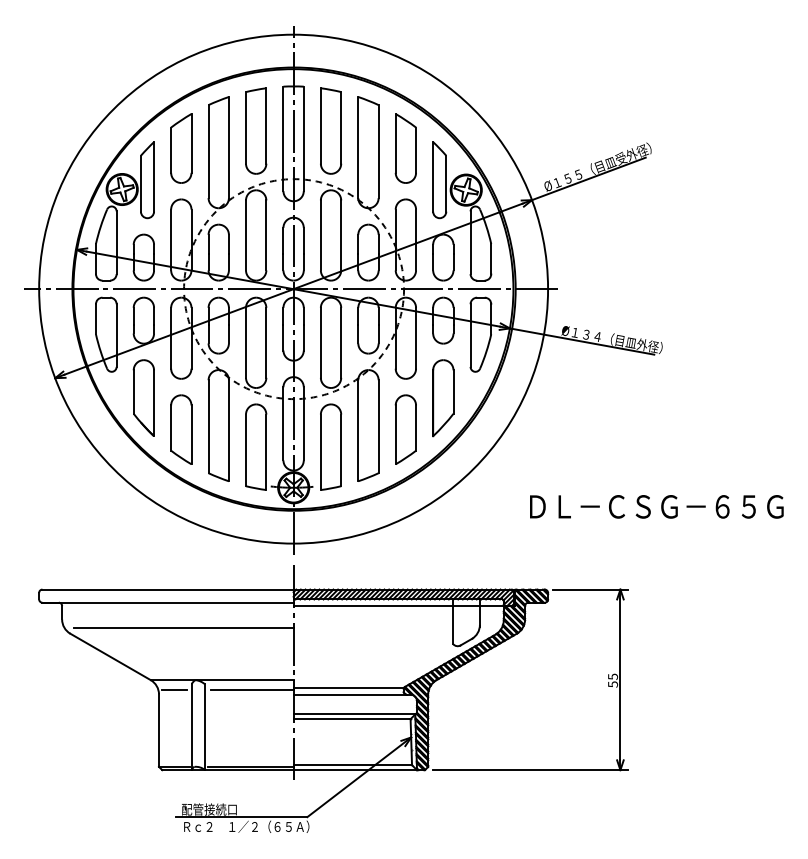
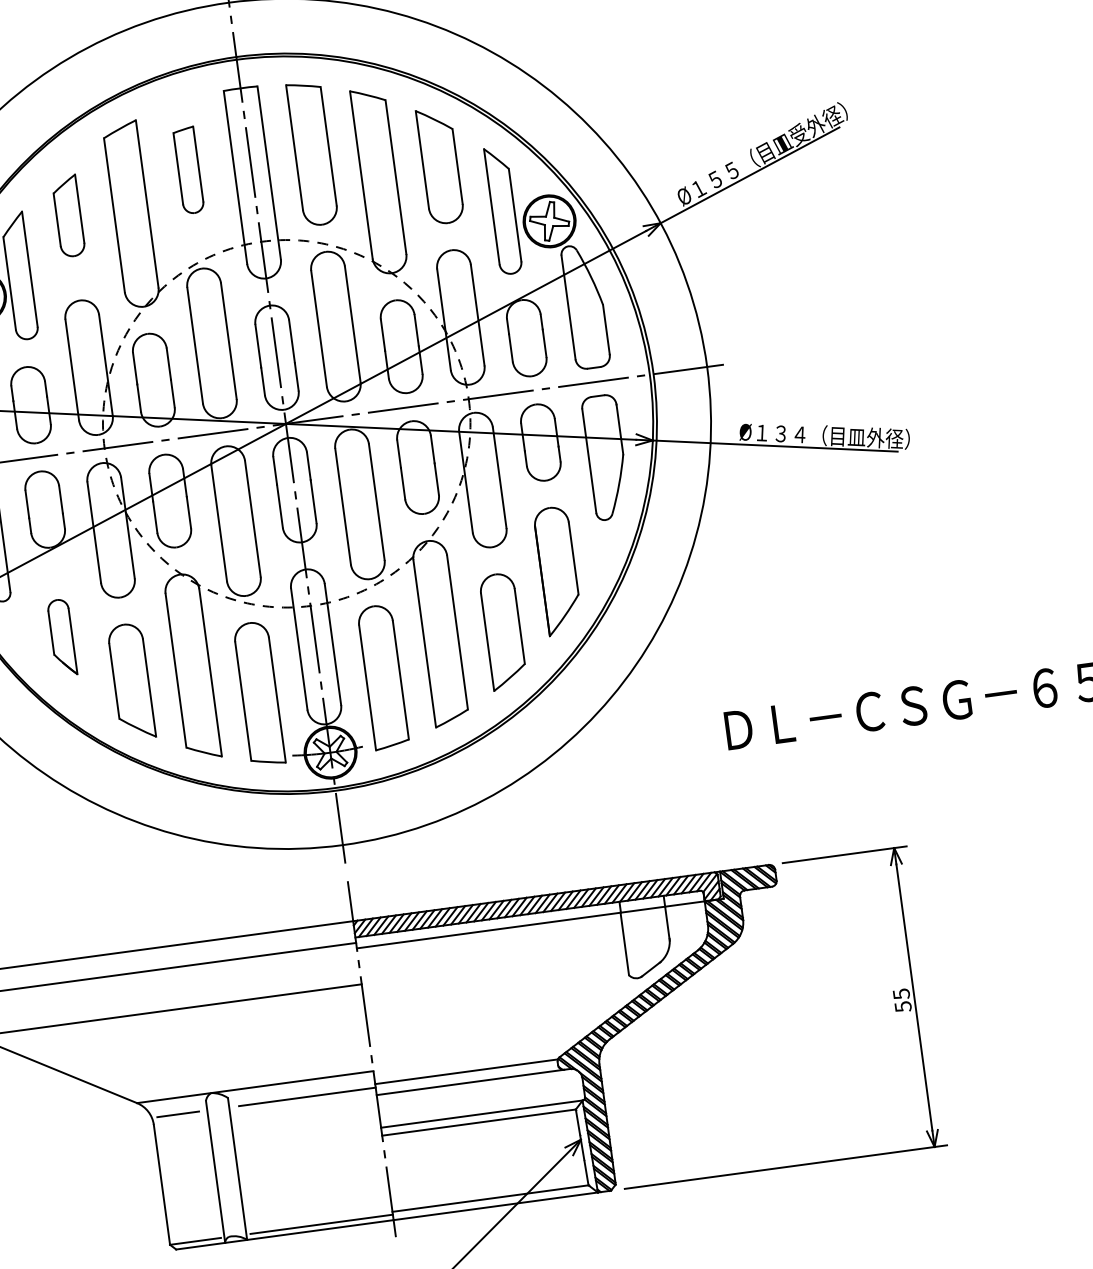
part: (256, 130) -> (189, 169), size x0.6
part: (181, 148) -> (68, 216), size x0.7
part: (143, 397) -> (61, 636), size x0.6

